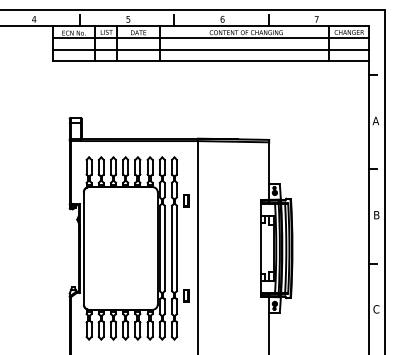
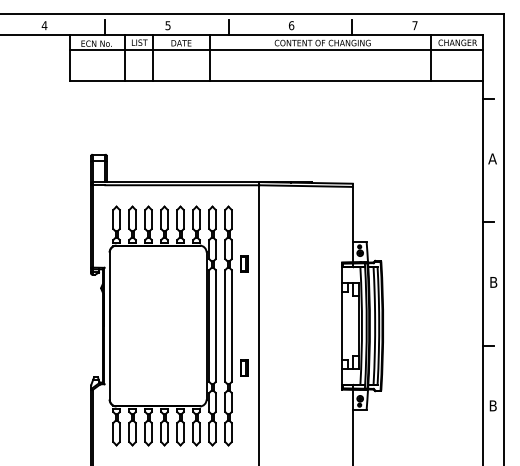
line: (211, 49) -> (276, 65), removed
part: (186, 295) -> (244, 367), moved
text: (376, 309) -> (493, 405), C -> B

